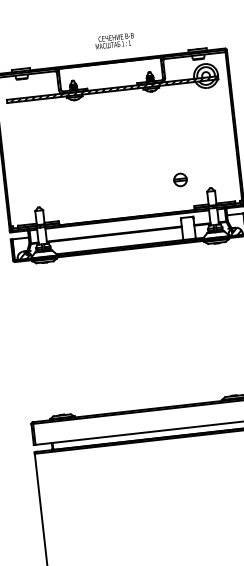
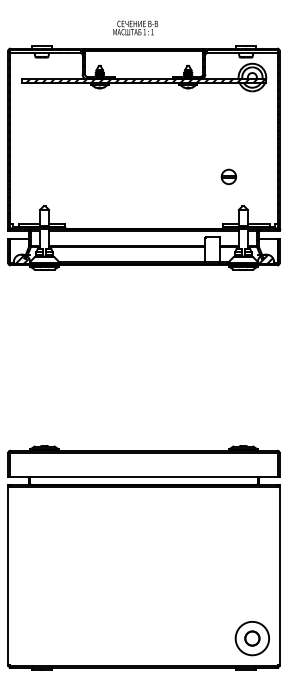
text: (114, 40) -> (135, 27), moved
part: (180, 179) -> (228, 176), moved

